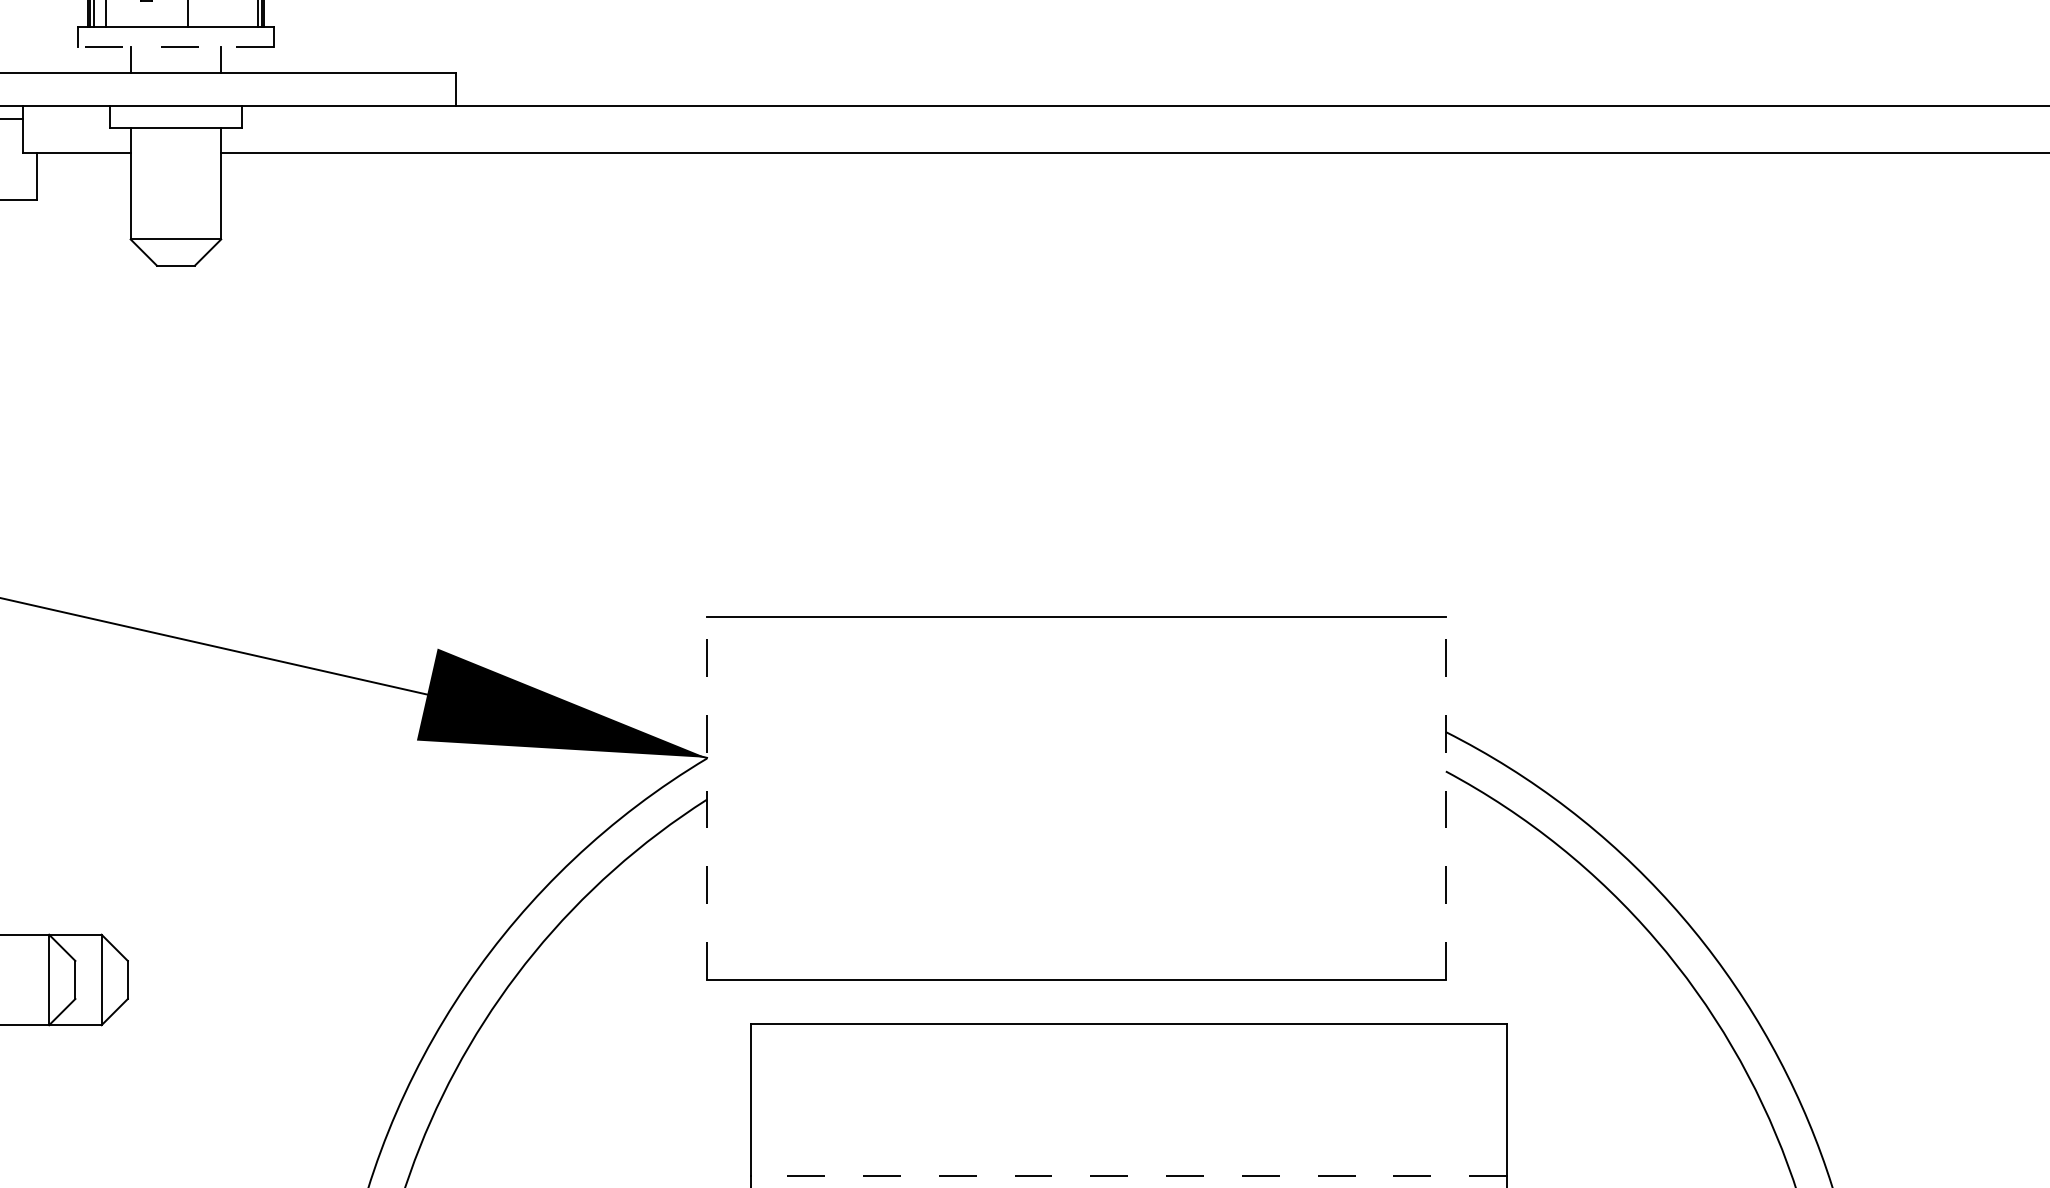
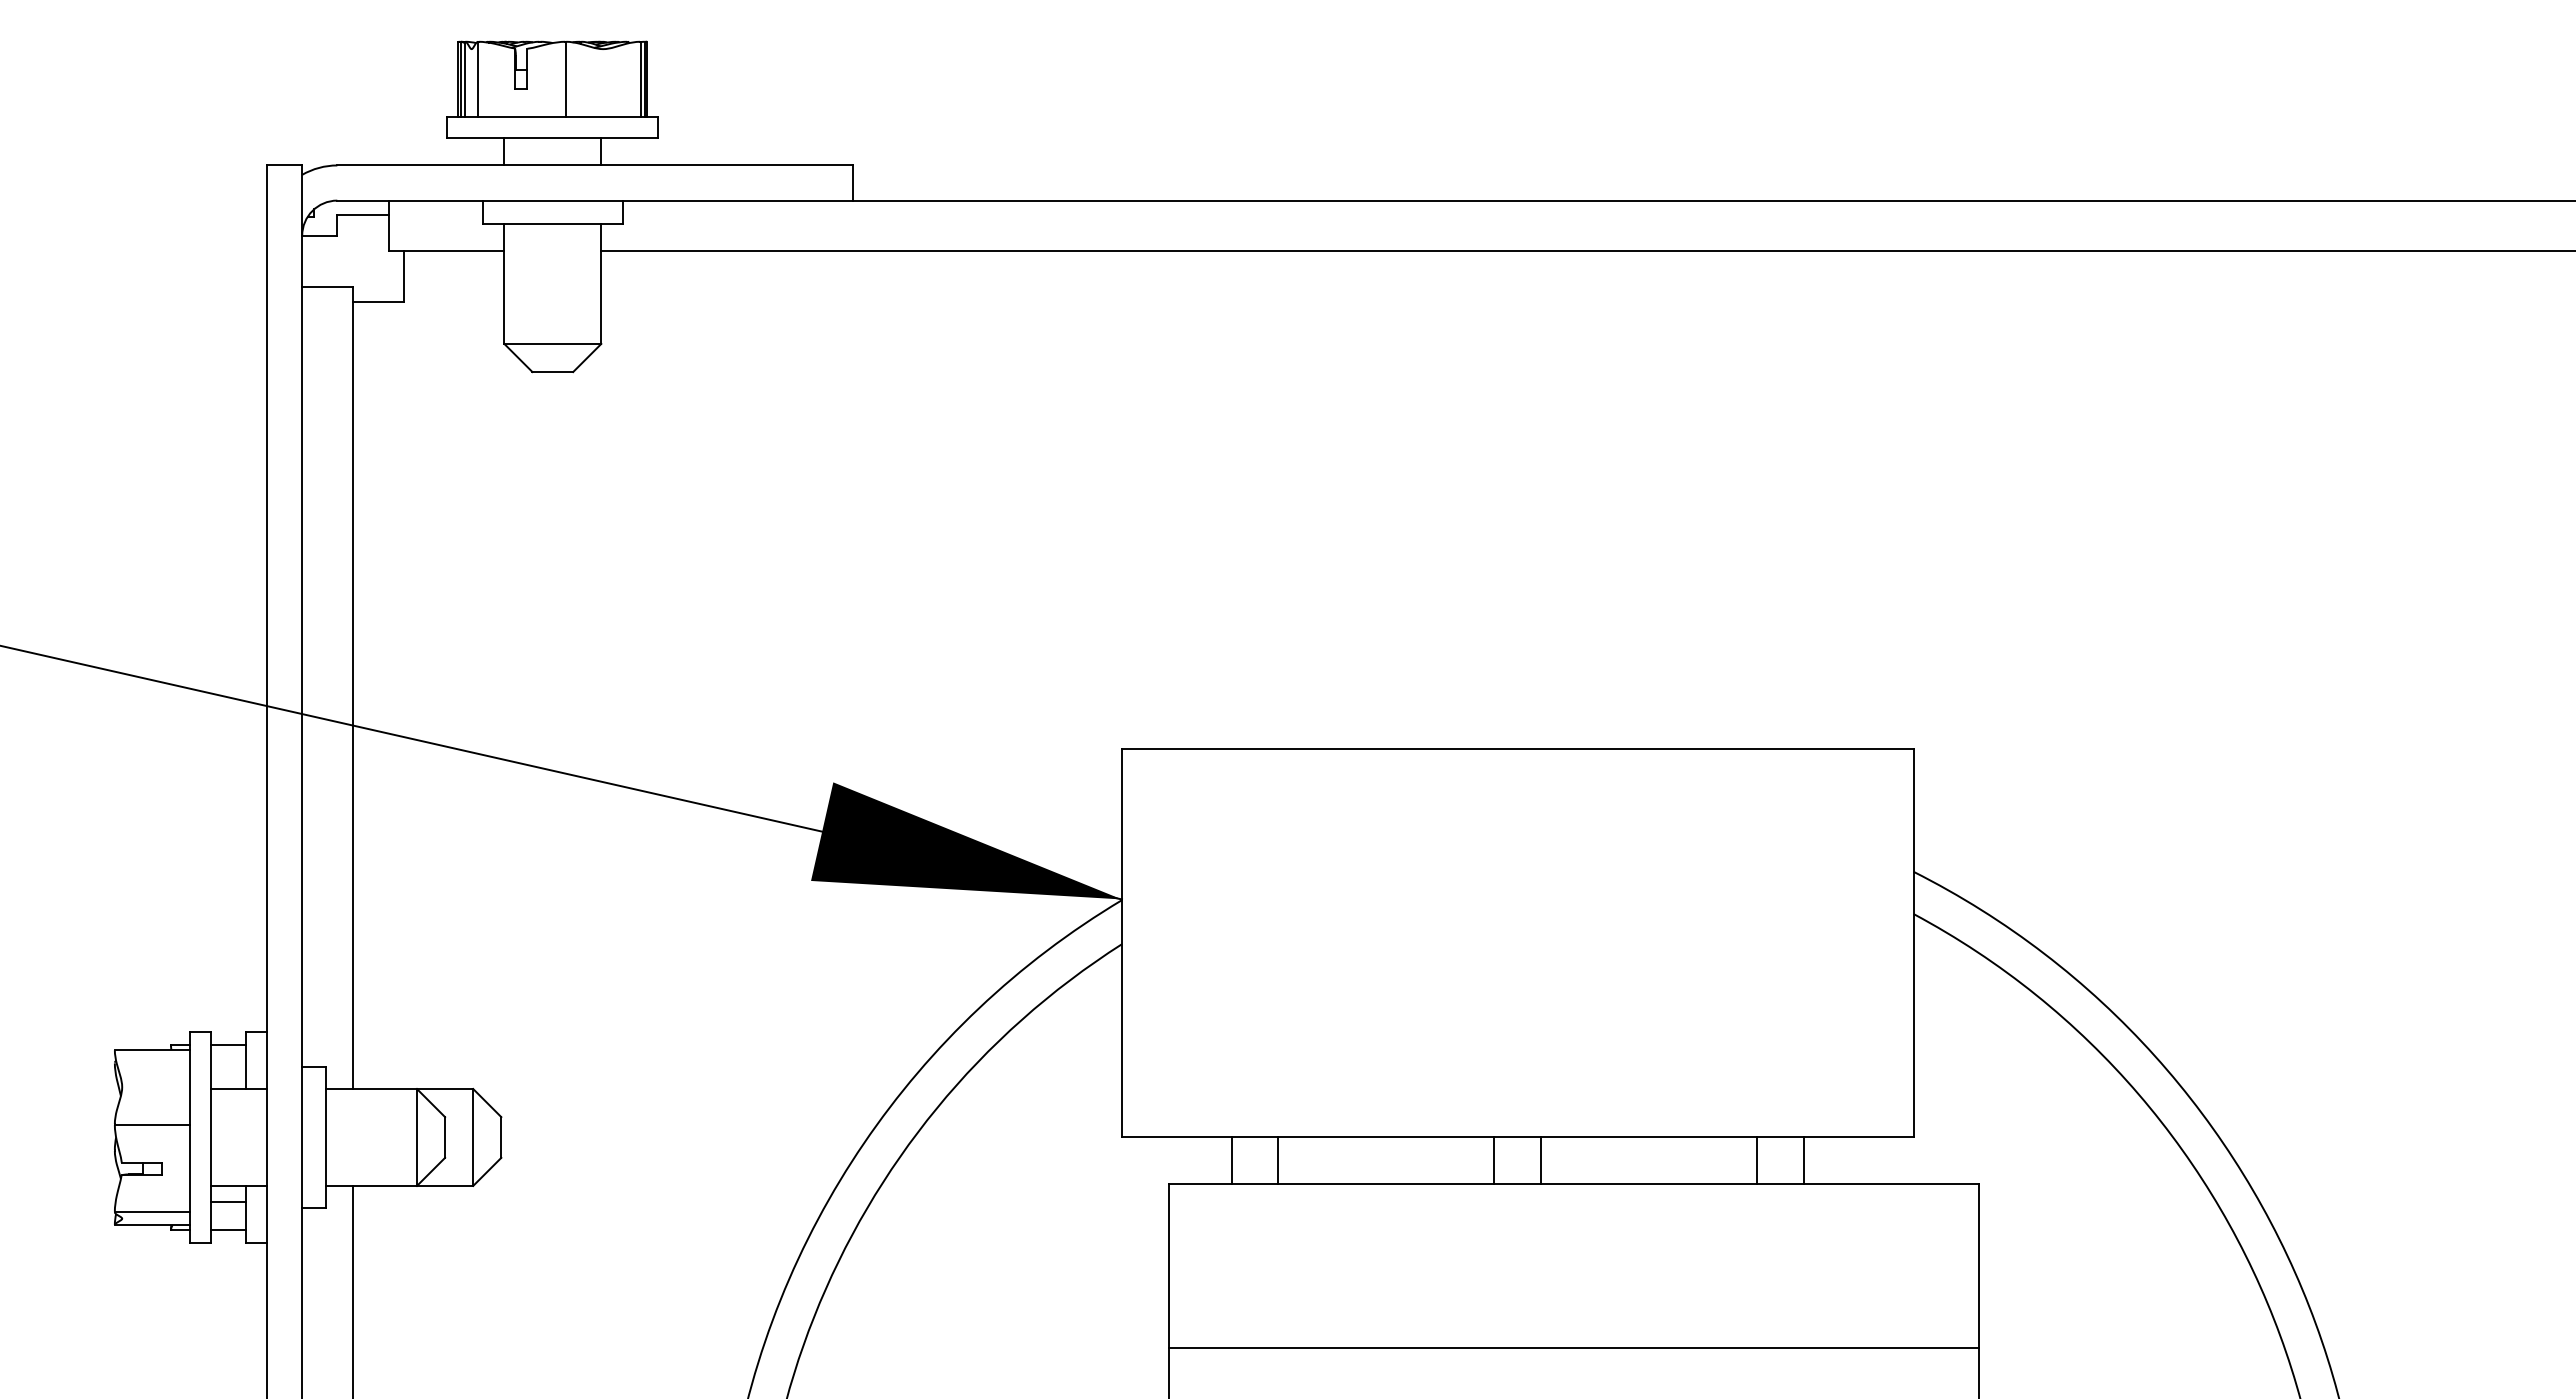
line: (175, 46) -> (552, 137), dashed -> solid
line: (706, 798) -> (1121, 942), dashed -> solid
line: (1445, 798) -> (1913, 942), dashed -> solid
line: (809, 1001) -> (1231, 1160), added
line: (853, 1001) -> (1278, 1160), added
line: (1054, 1001) -> (1494, 1160), added
line: (1098, 1001) -> (1541, 1160), added
line: (1300, 1001) -> (1757, 1160), added
line: (1343, 1001) -> (1804, 1160), added
line: (1128, 1175) -> (1573, 1347), dashed -> solid

